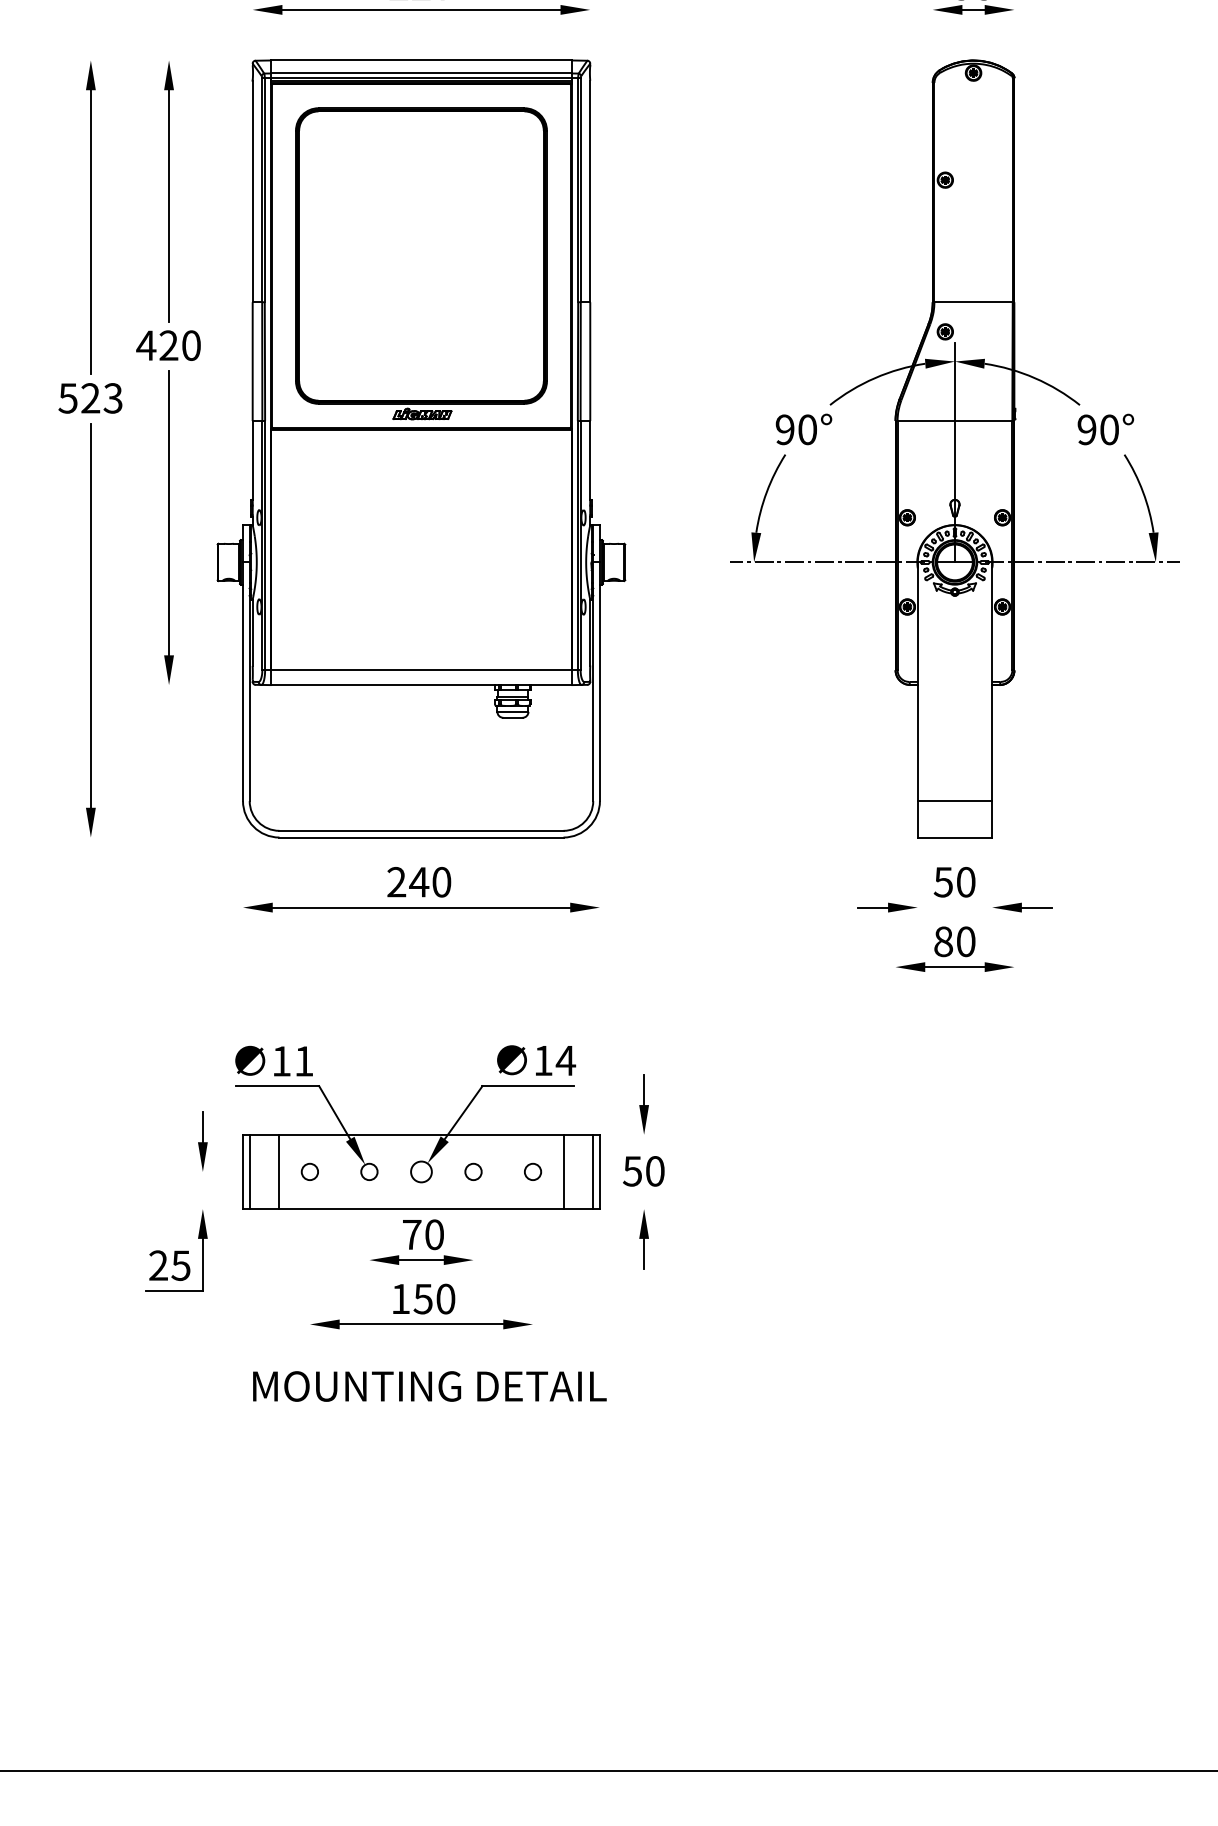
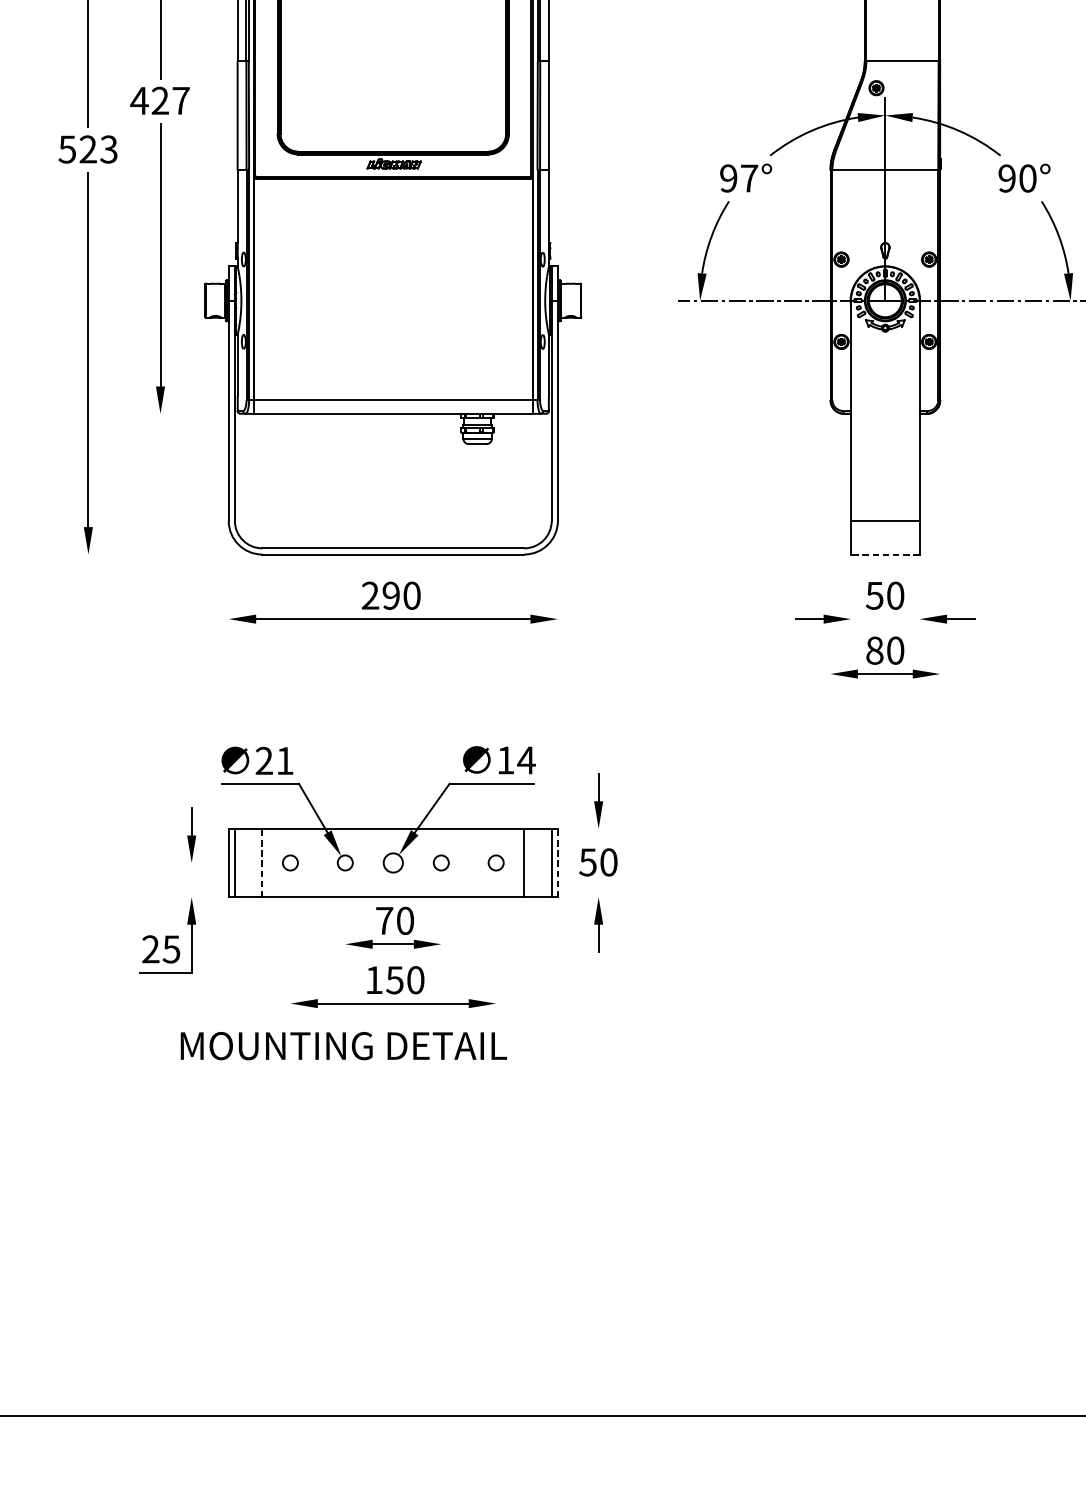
text: (191, 345) -> (181, 100), 420 -> 427
text: (807, 429) -> (749, 178), 90° -> 97°
line: (954, 837) -> (884, 554), solid -> dashed
text: (419, 881) -> (391, 595), 240 -> 290
text: (281, 1061) -> (264, 761), 11 -> 21
line: (279, 1171) -> (262, 862), solid -> dashed
line: (599, 1171) -> (557, 862), solid -> dashed
text: (429, 1386) -> (343, 1046), moved

